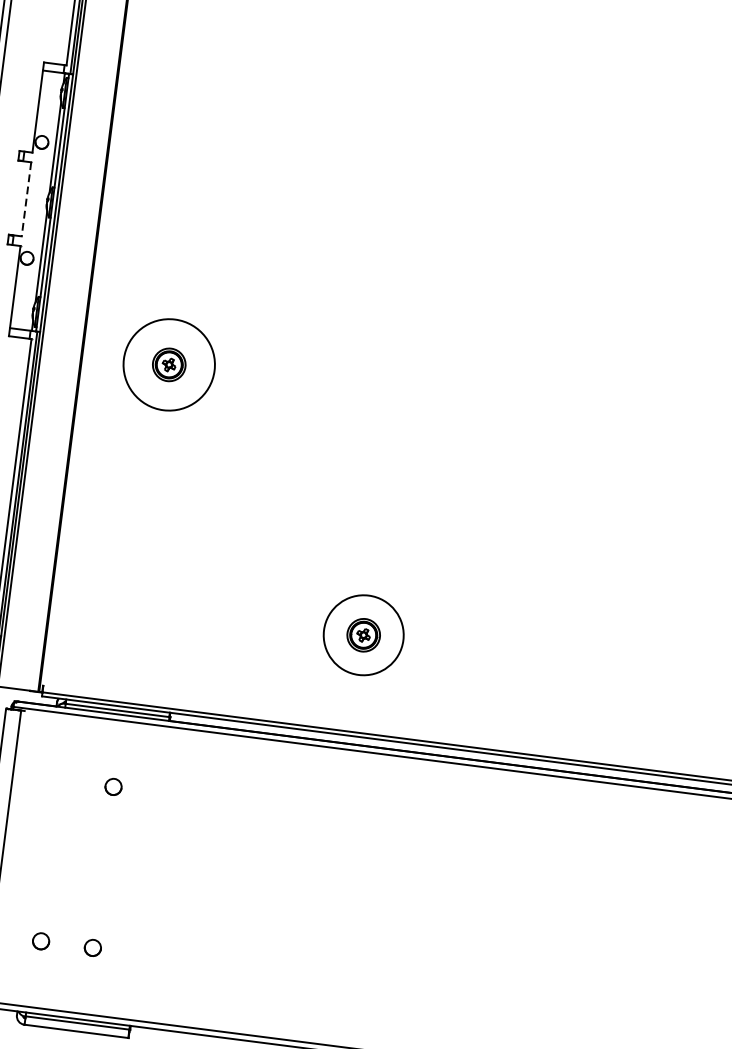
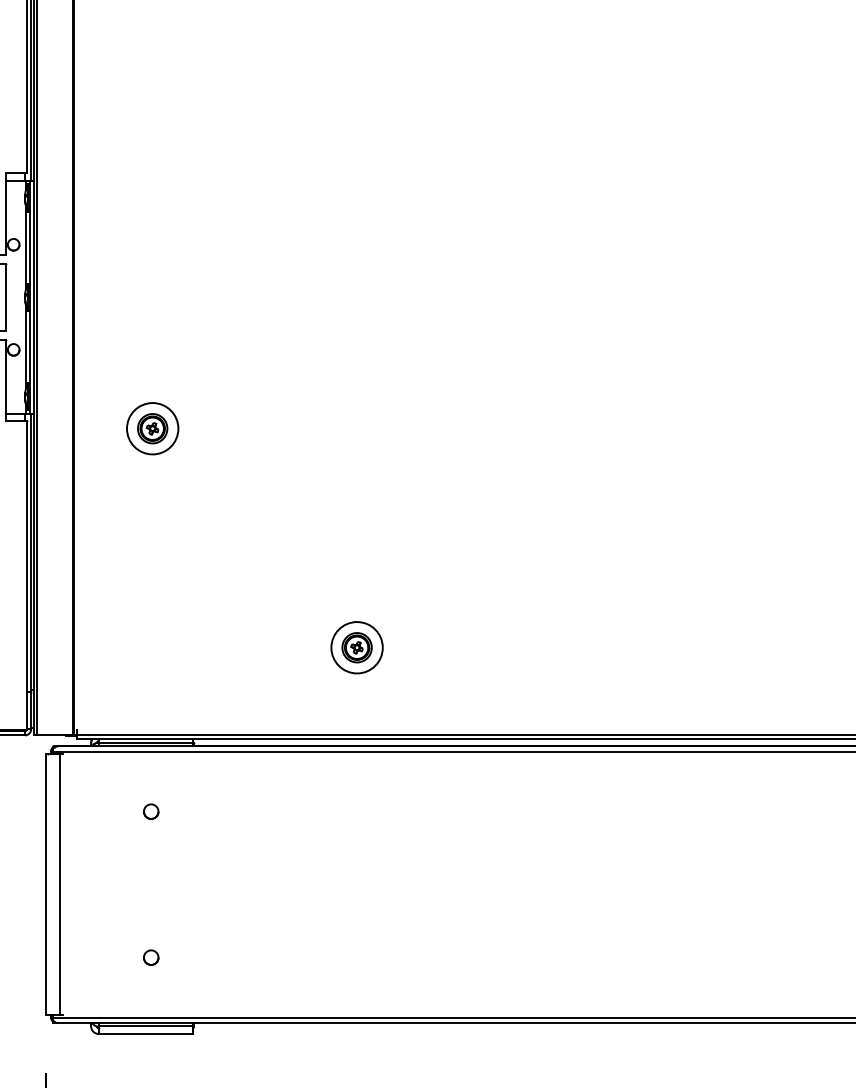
line: (26, 199) -> (6, 297), dashed -> solid
circle: (169, 364) -> (152, 428), size x0.62
circle: (363, 634) -> (356, 647), size x0.71
circle: (41, 941) -> (104, 957), removed

